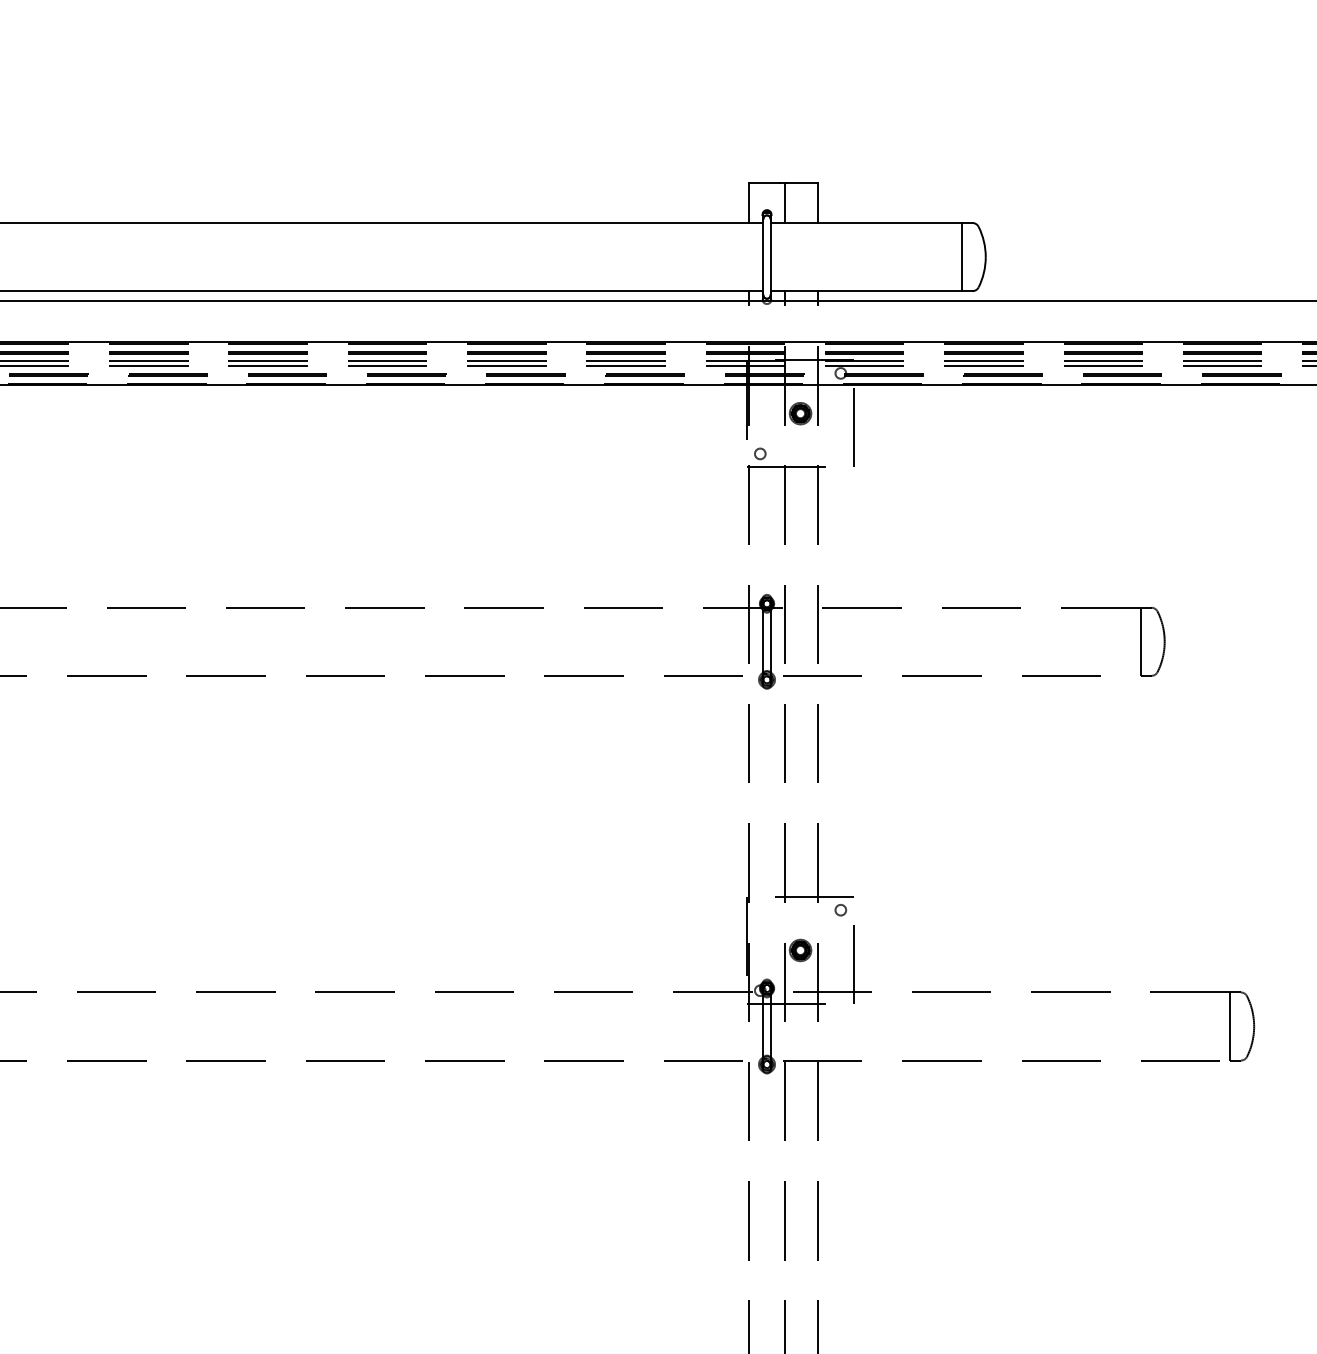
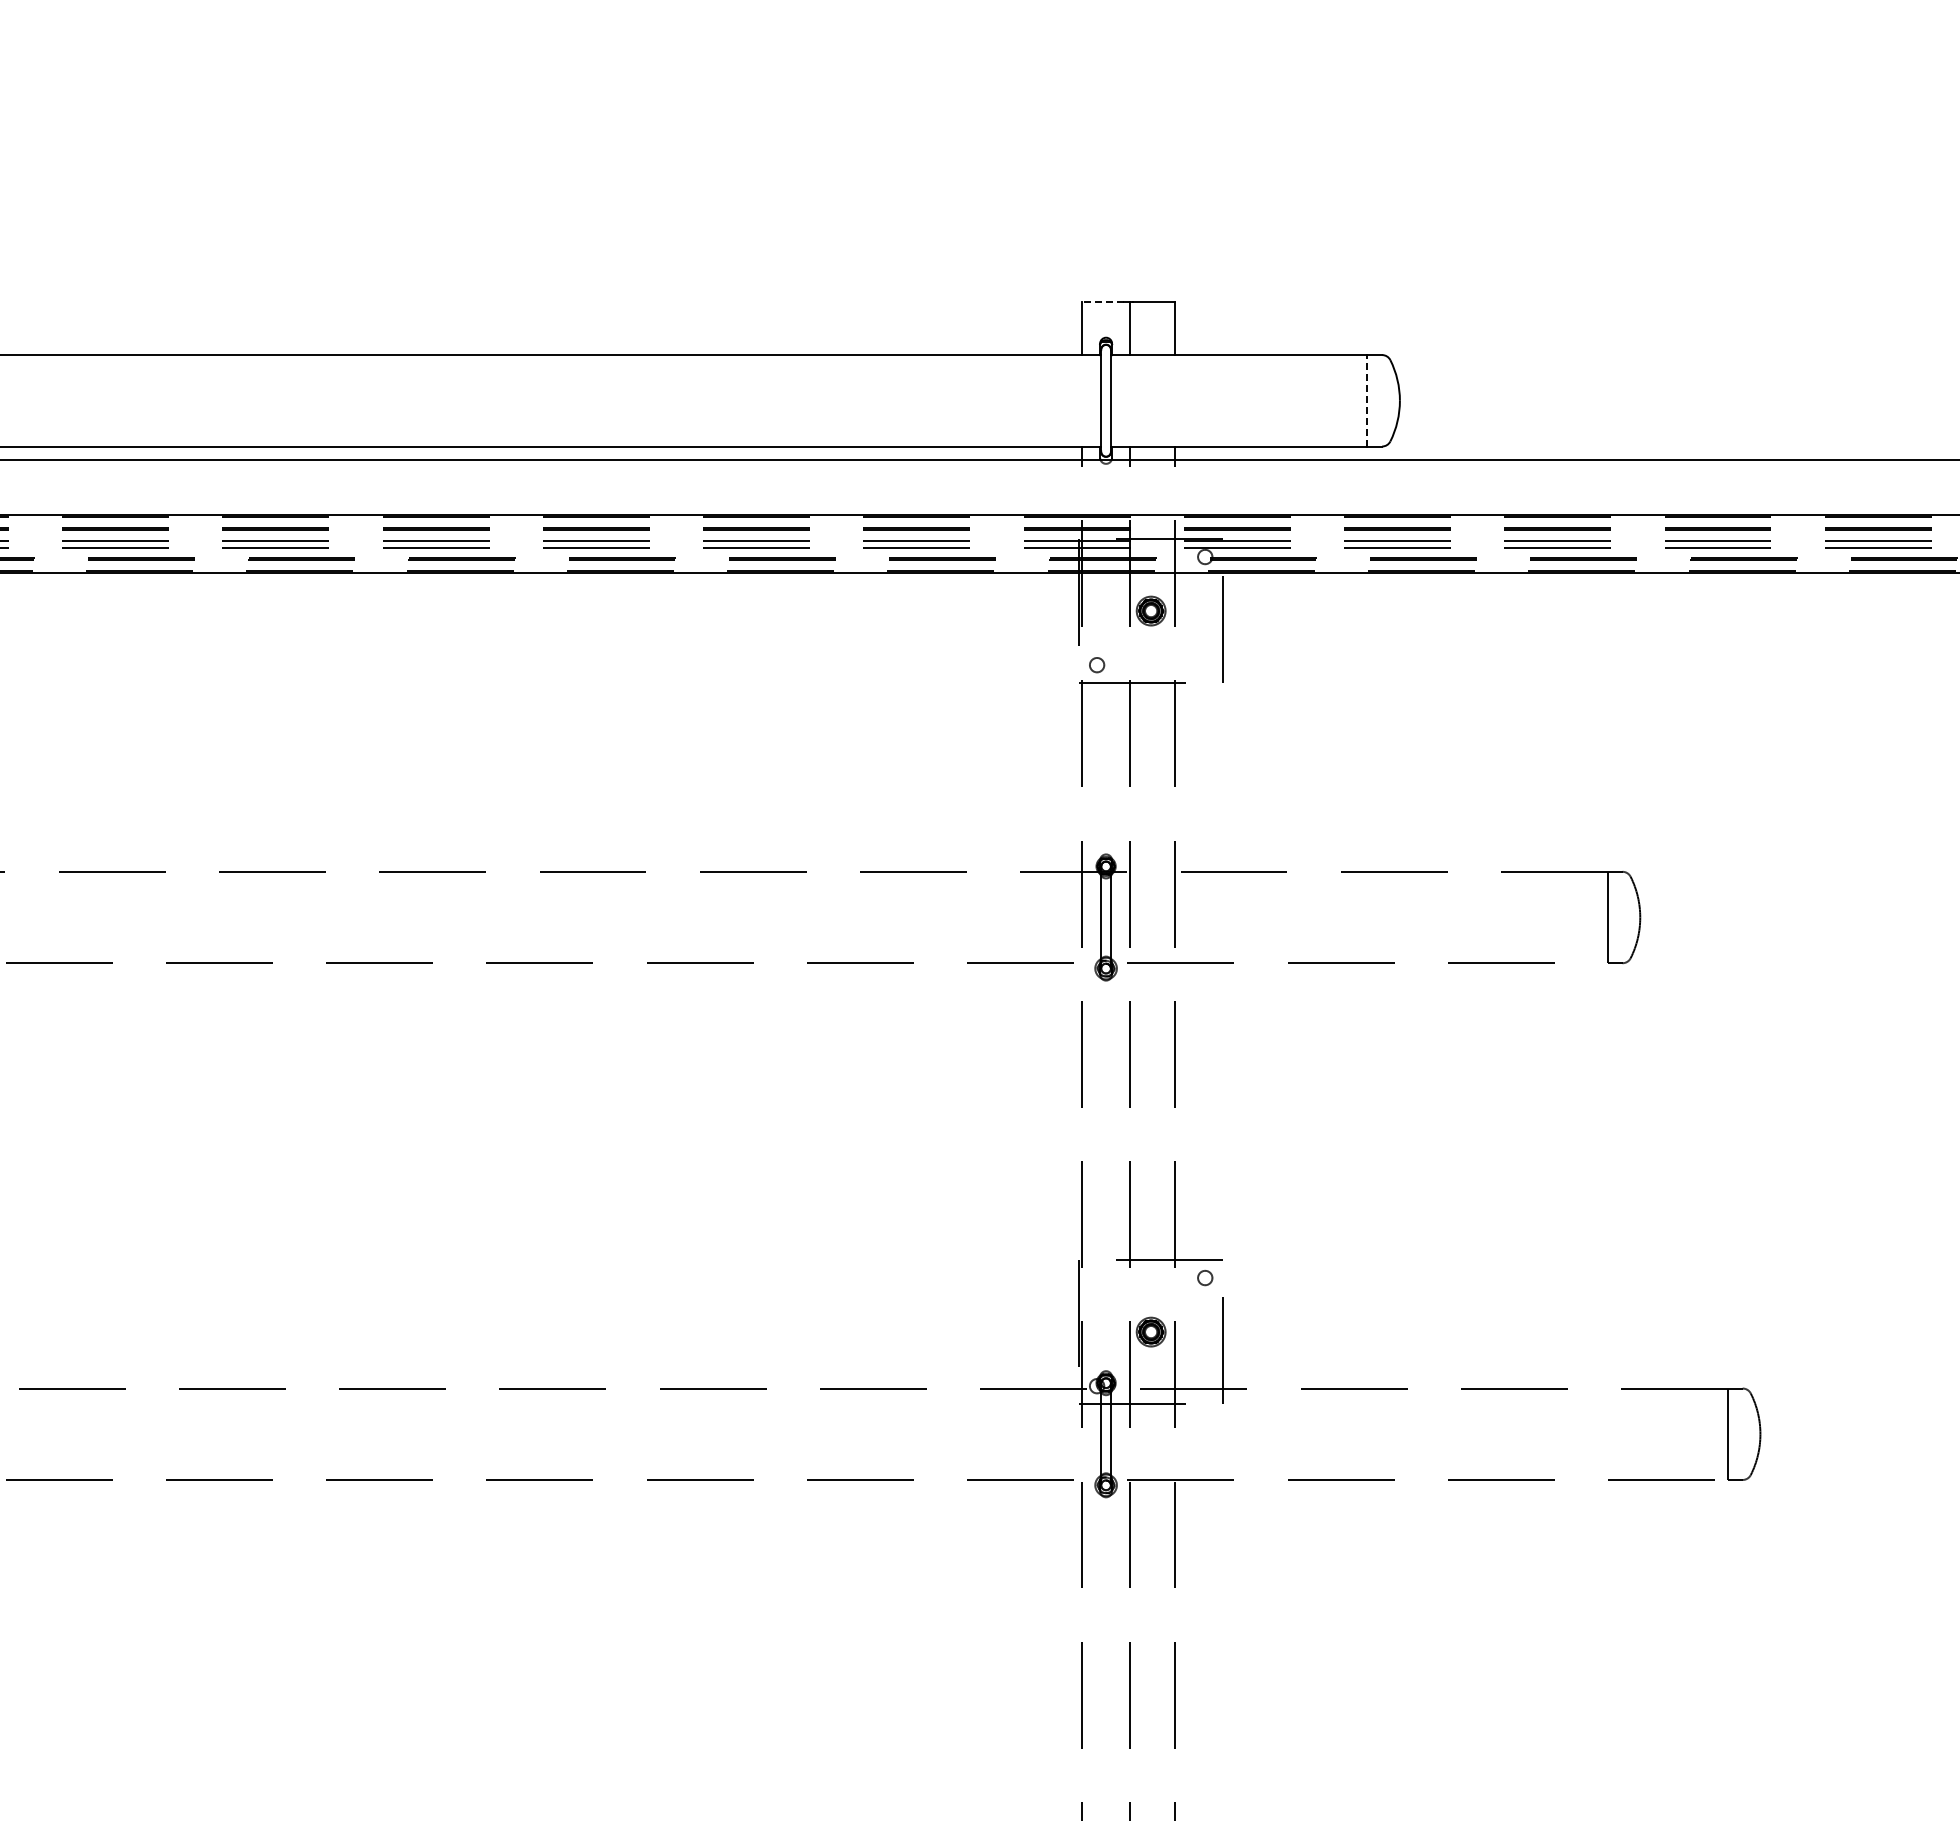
line: (764, 183) -> (1102, 301), solid -> dashed
line: (961, 256) -> (1367, 400), solid -> dashed

